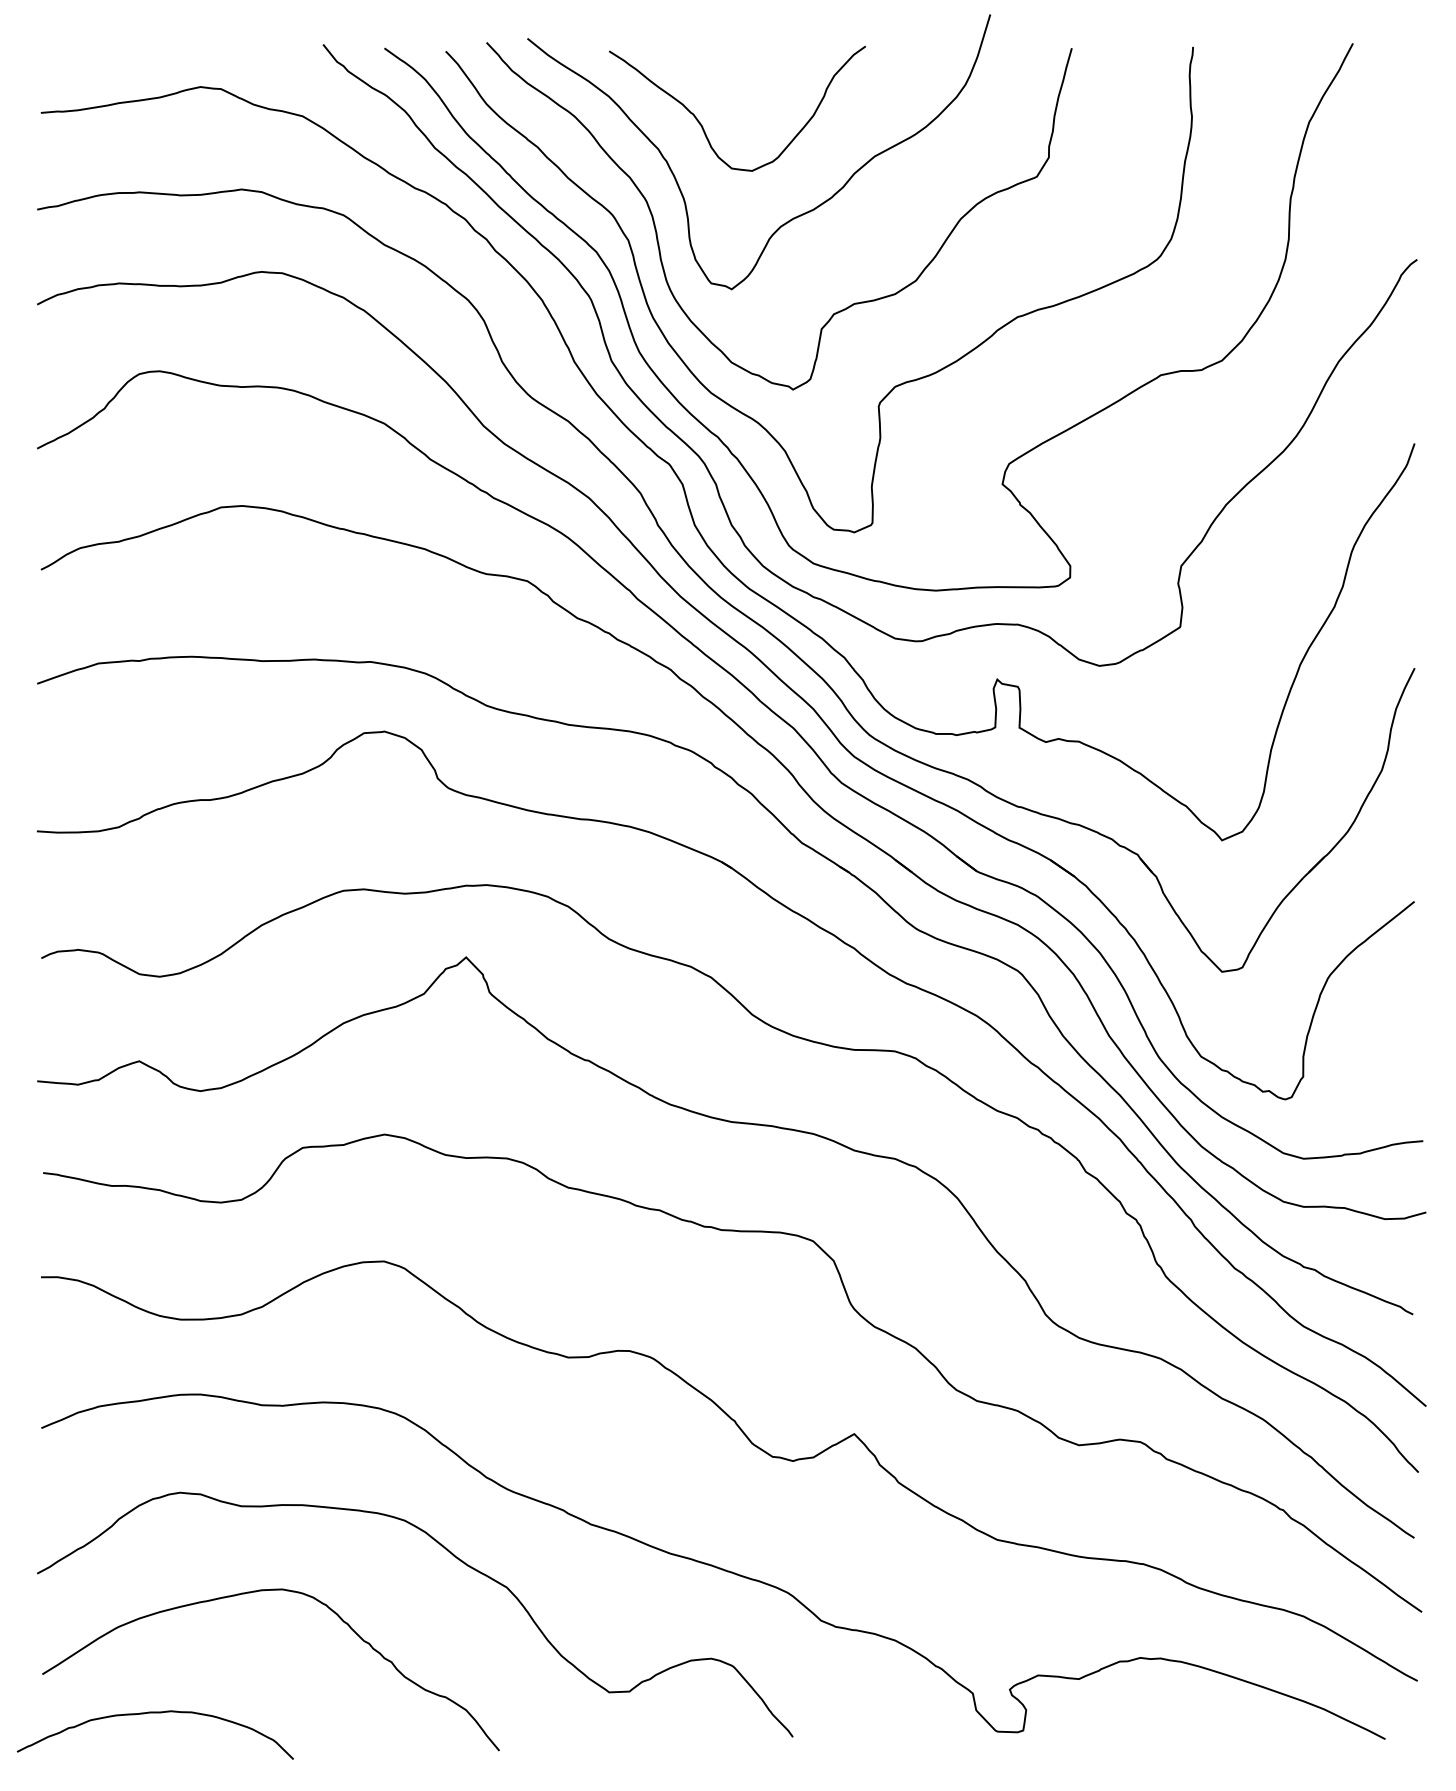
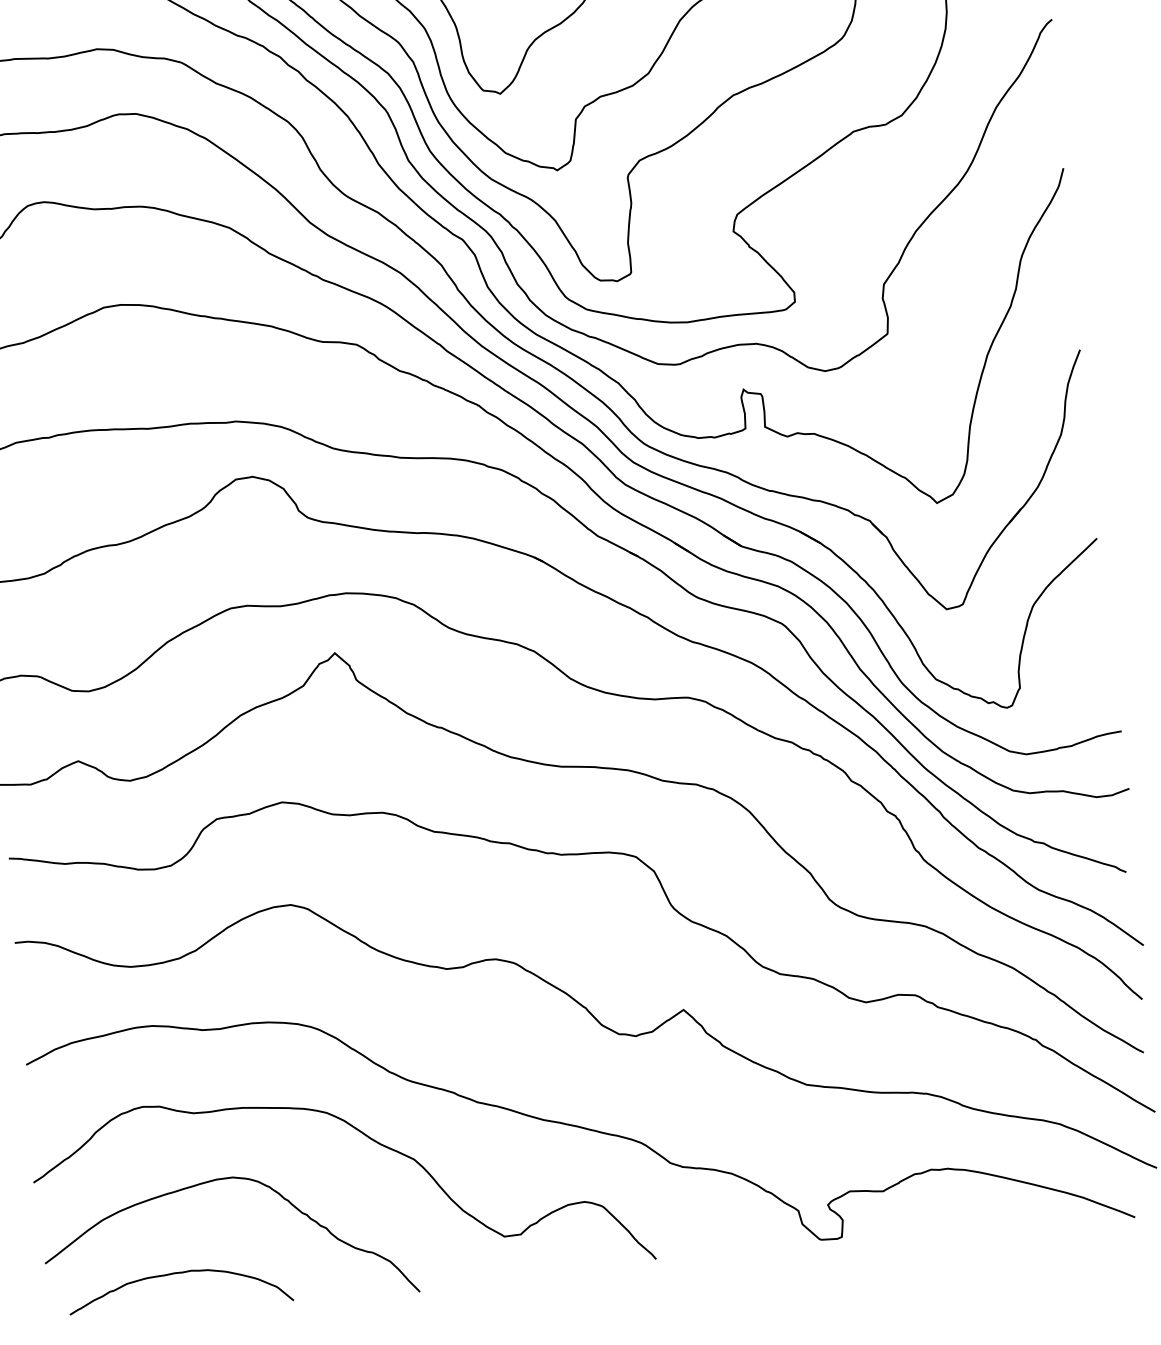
curve: (154, 1713) -> (178, 1273), moved

